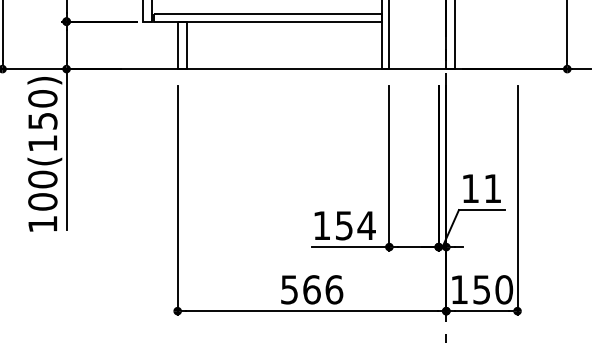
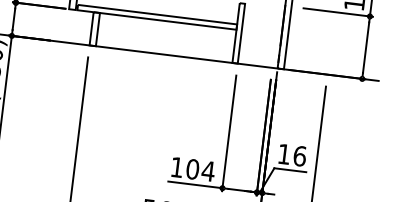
text: (492, 188) -> (299, 156), 11 -> 16
text: (344, 225) -> (192, 169), 154 -> 104

